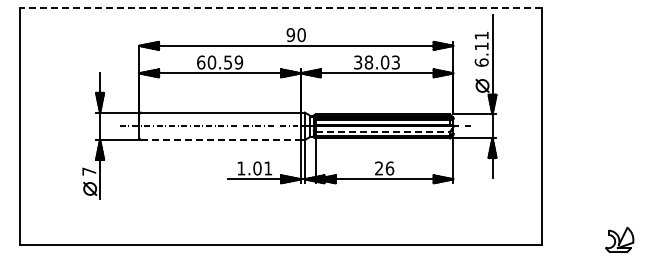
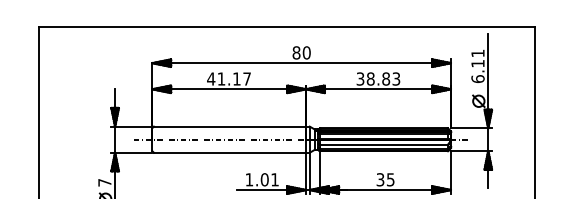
line: (280, 7) -> (286, 26), dashed -> solid
text: (290, 35) -> (296, 53), 90 -> 80
text: (219, 62) -> (228, 78), 60.59 -> 41.17
text: (384, 62) -> (385, 78), 38.03 -> 38.83
line: (383, 131) -> (384, 144), dashed -> solid
line: (220, 140) -> (229, 153), dashed -> solid
text: (384, 168) -> (385, 179), 26 -> 35

